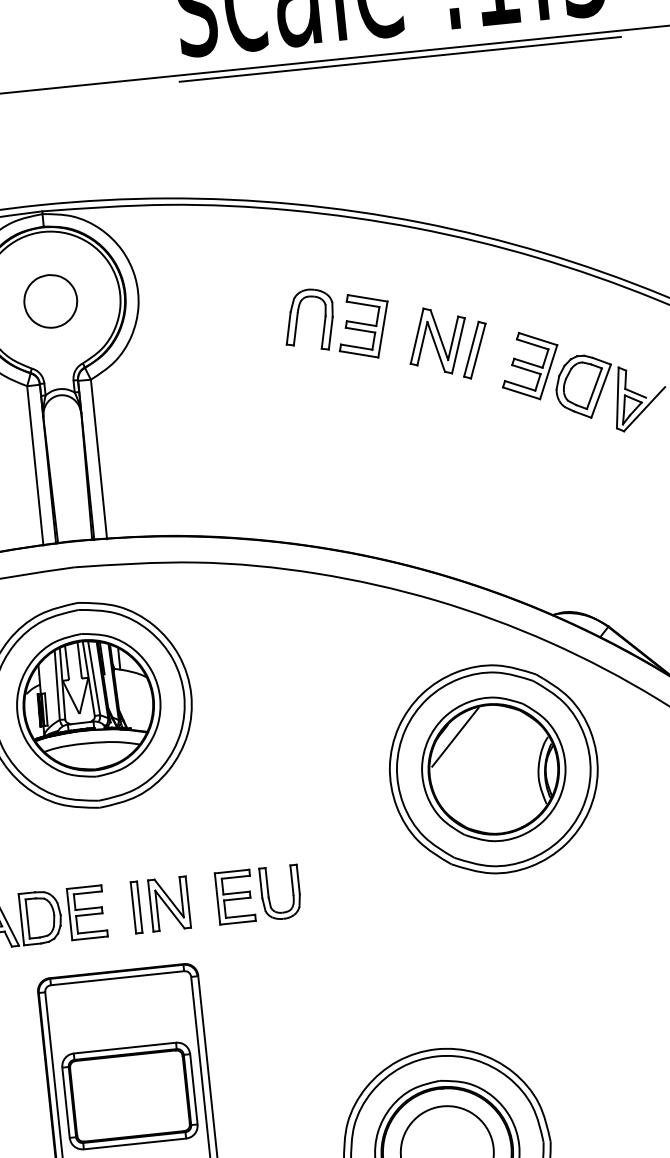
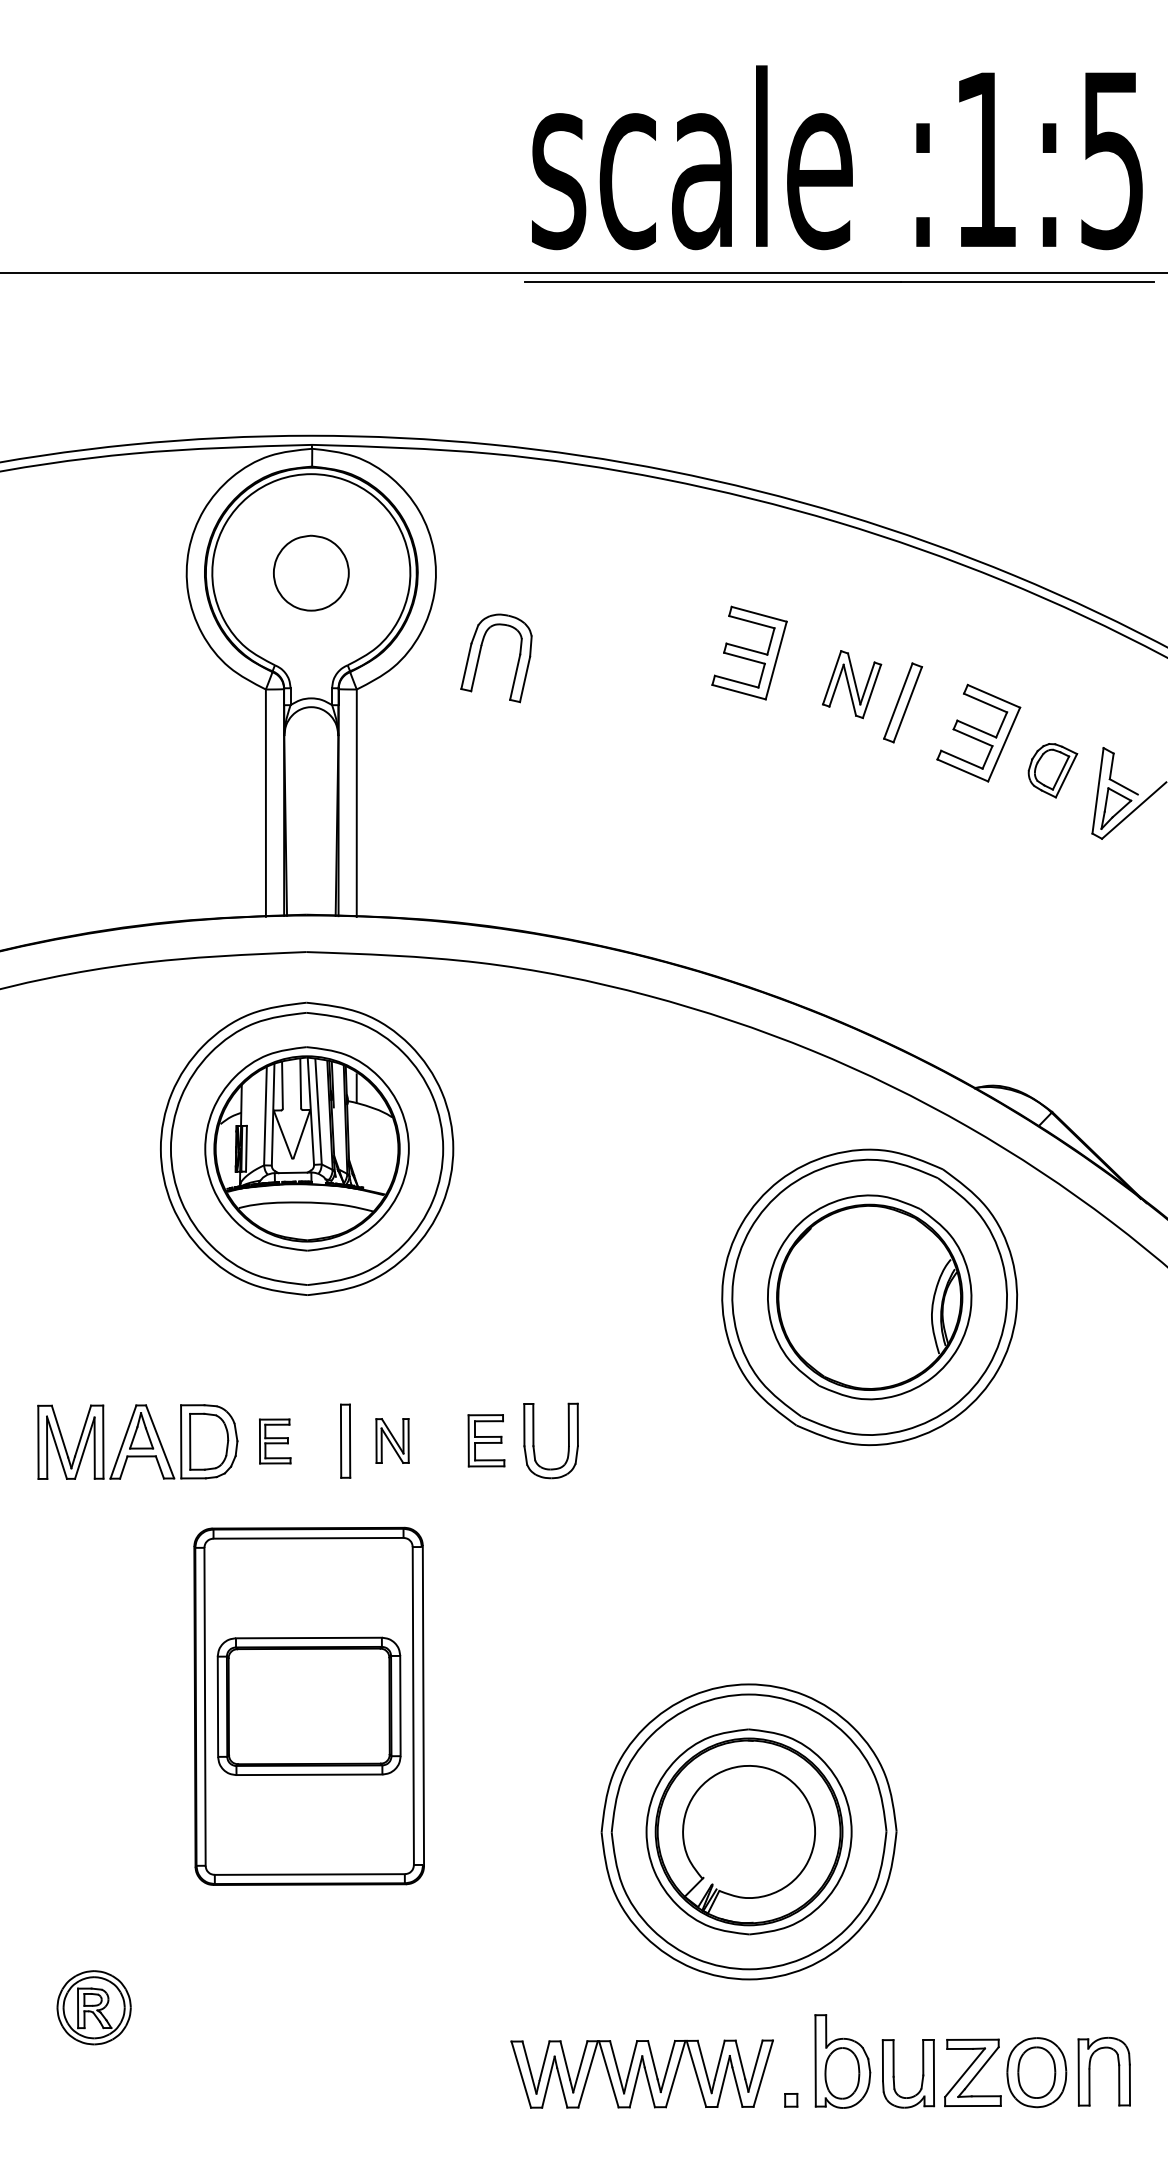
part: (297, 319) -> (480, 655), moved
part: (437, 340) -> (851, 684), size x0.7
part: (584, 386) -> (1052, 770), size x0.6
line: (455, 737) -> (820, 1246), removed
part: (235, 896) -> (486, 1440), size x0.7
part: (169, 903) -> (392, 1440), size x0.6
part: (86, 912) -> (274, 1441), size x0.6

